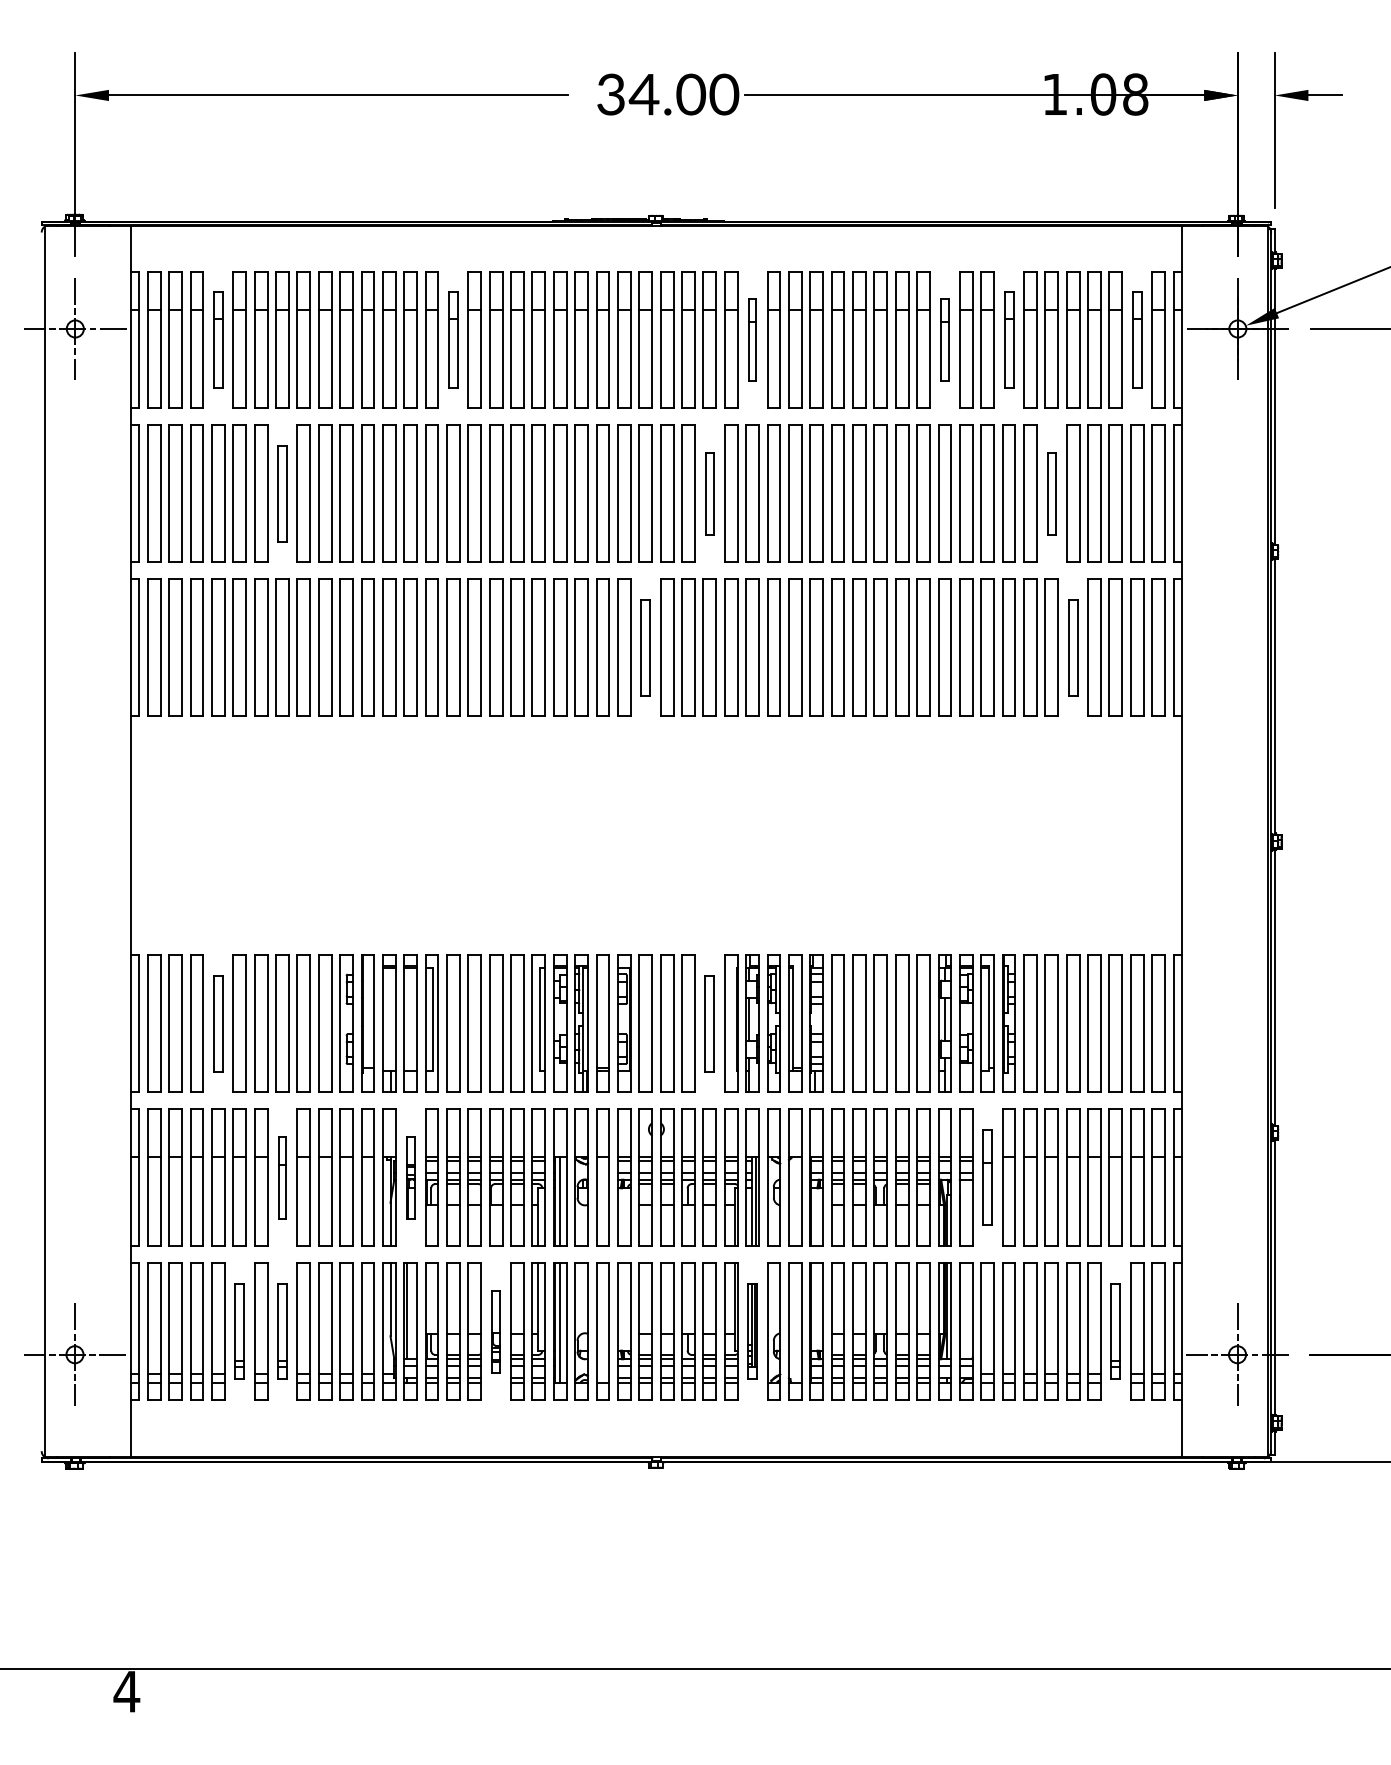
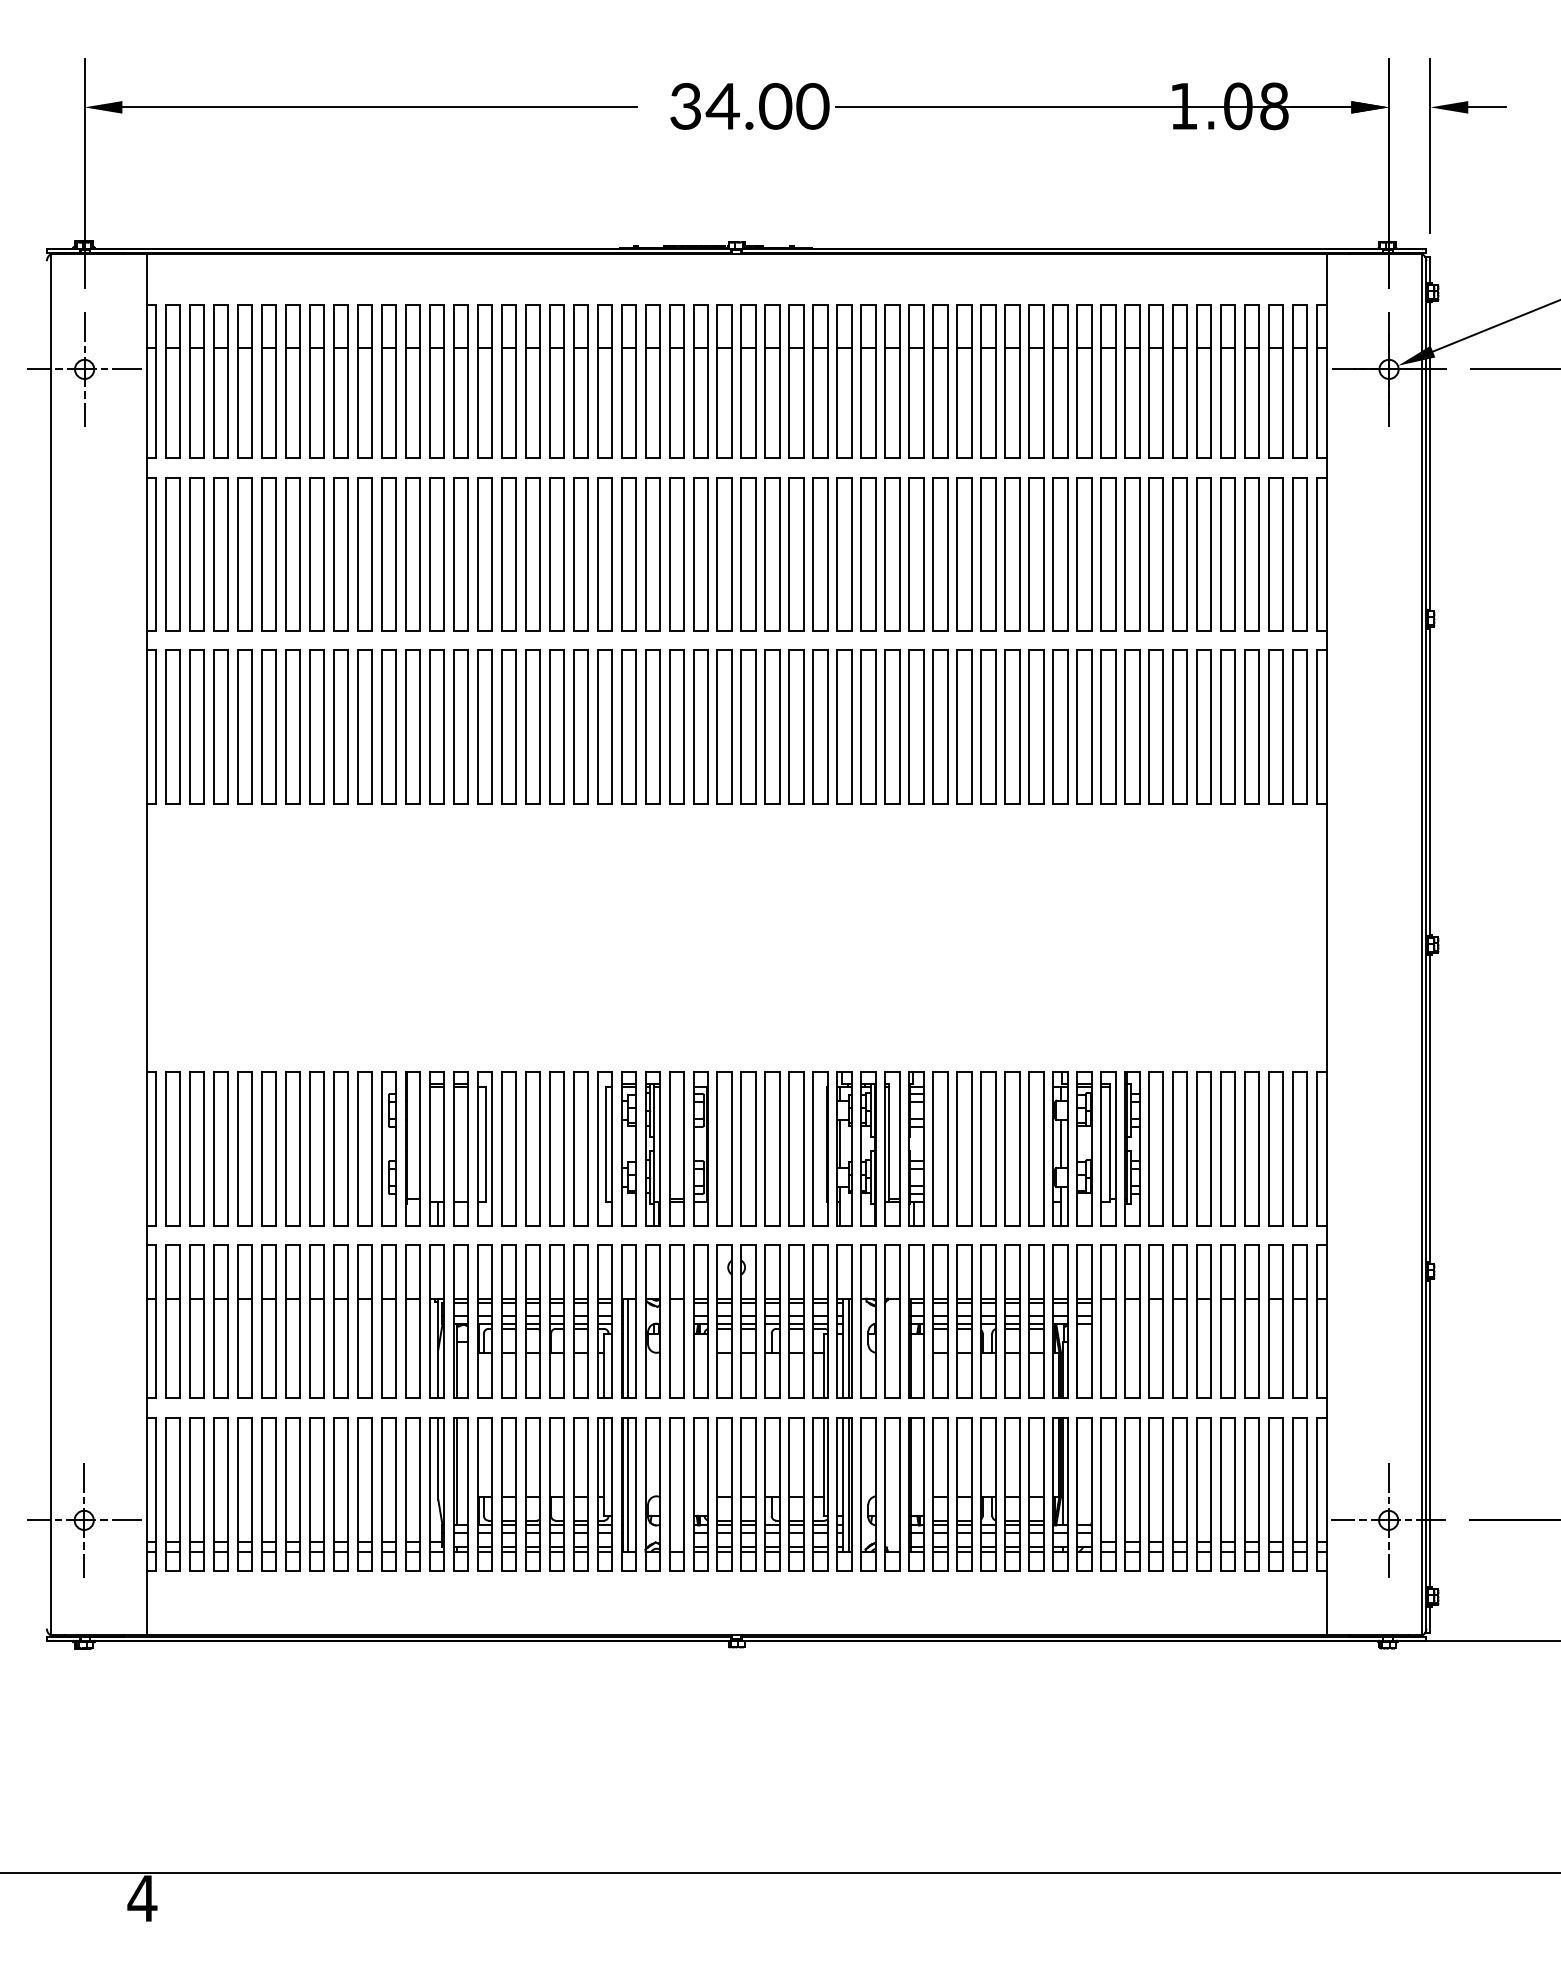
part: (217, 339) -> (244, 381), size x1.43
part: (453, 339) -> (508, 381), size x1.43
part: (752, 339) -> (844, 381), size x1.67
part: (945, 339) -> (1060, 381), size x1.67
part: (1009, 339) -> (1132, 381), size x1.43
part: (1136, 339) -> (1275, 381), size x1.43
part: (281, 493) -> (316, 554), size x1.43
part: (709, 493) -> (796, 554), size x1.67
part: (1051, 493) -> (1179, 554), size x1.67
part: (645, 647) -> (724, 726), size x1.43
part: (1072, 647) -> (1203, 726), size x1.43
part: (217, 1023) -> (244, 1148), size x1.43
part: (709, 1023) -> (796, 1148), size x1.43
part: (281, 1177) -> (316, 1321), size x1.67
part: (410, 1177) -> (460, 1321), size x1.67
part: (987, 1177) -> (1108, 1321), size x1.43
part: (239, 1331) -> (268, 1494), size x1.43
part: (281, 1331) -> (316, 1494), size x1.43
part: (495, 1331) -> (556, 1494), size x1.67
part: (752, 1331) -> (844, 1494), size x1.43
part: (1115, 1331) -> (1251, 1494), size x1.43

